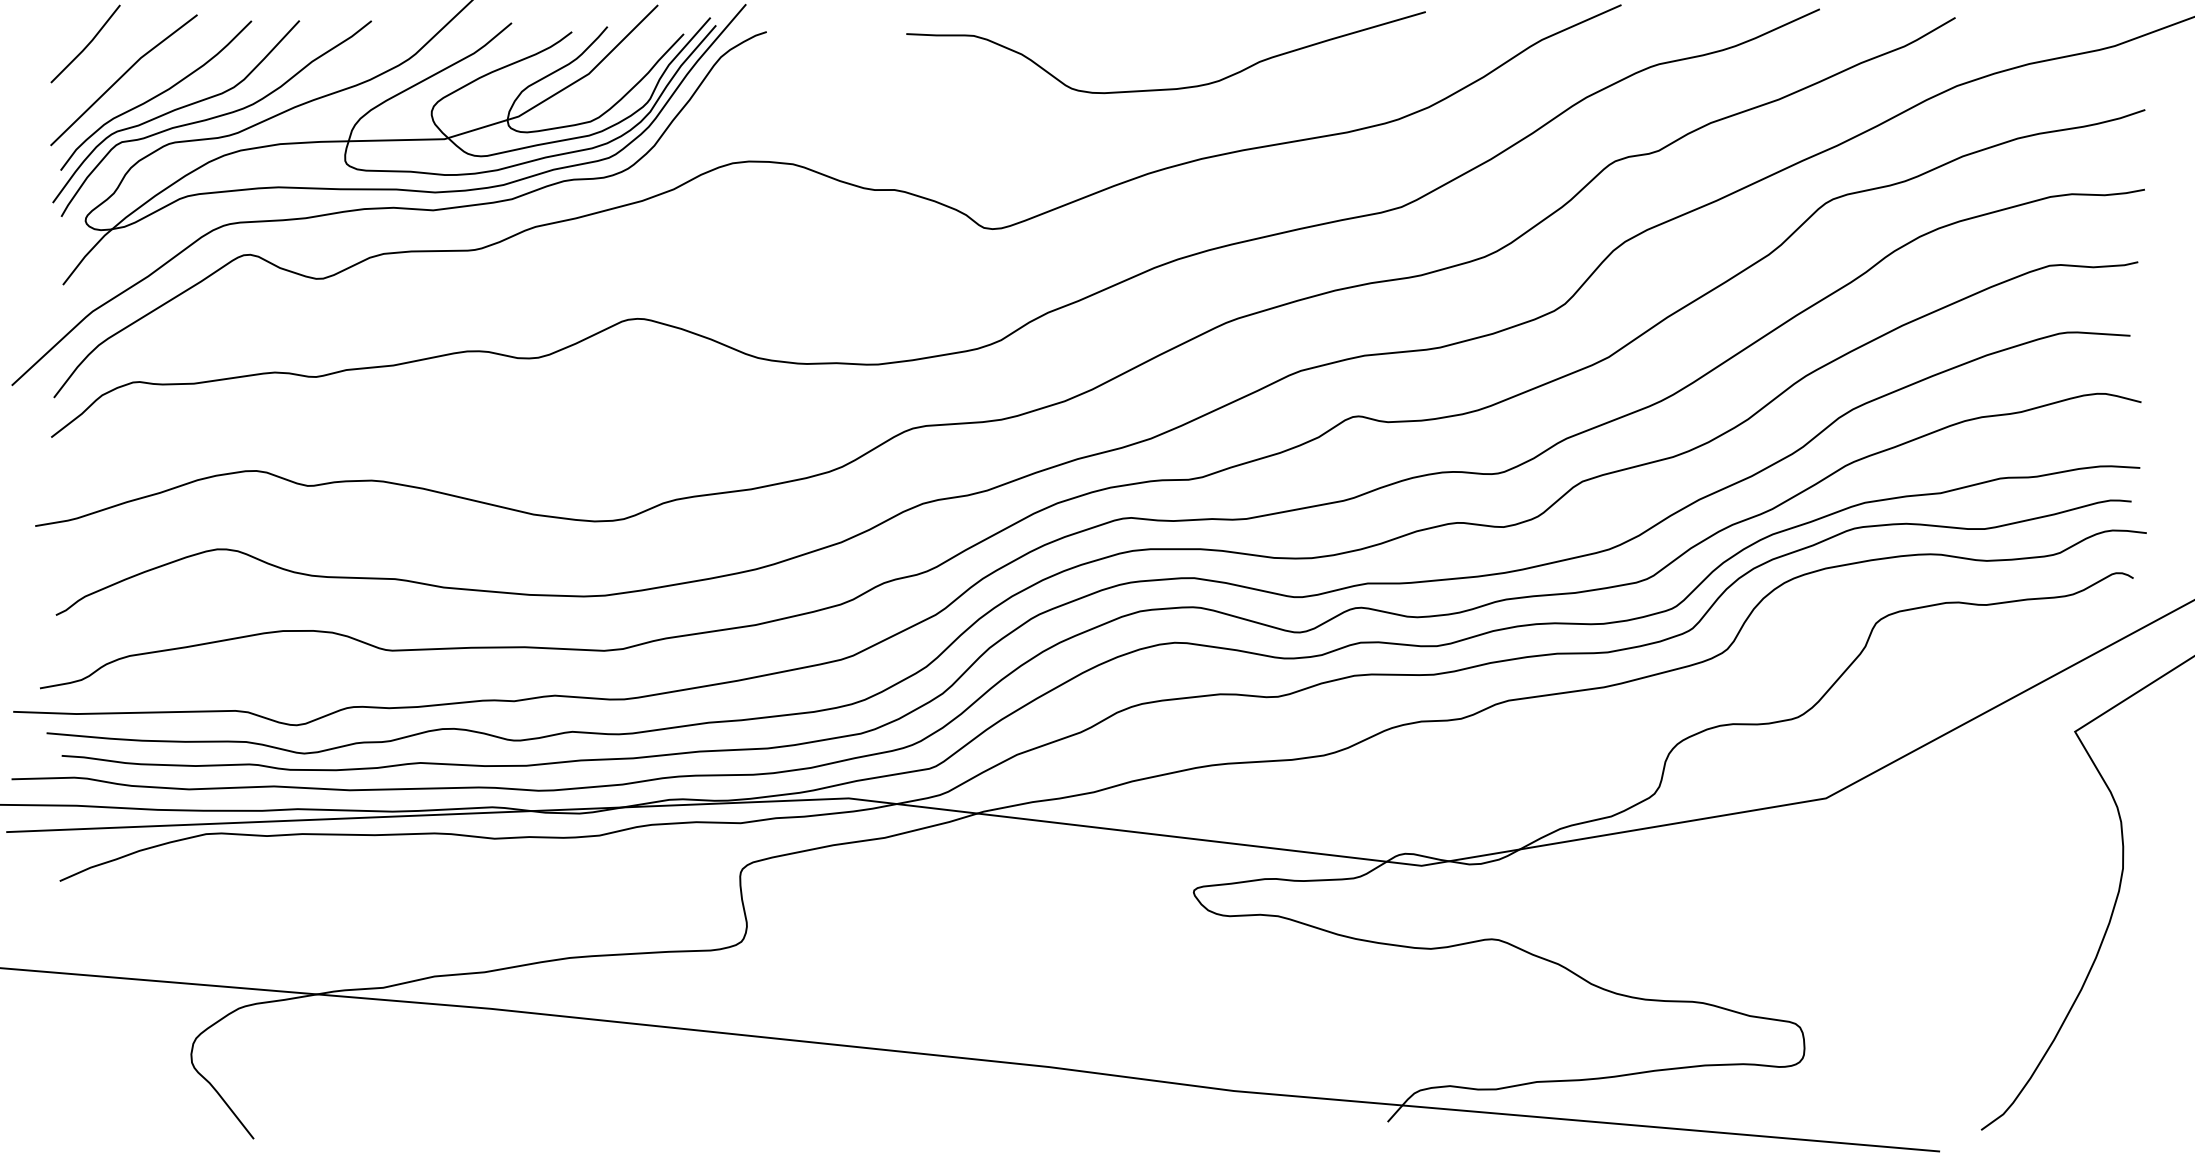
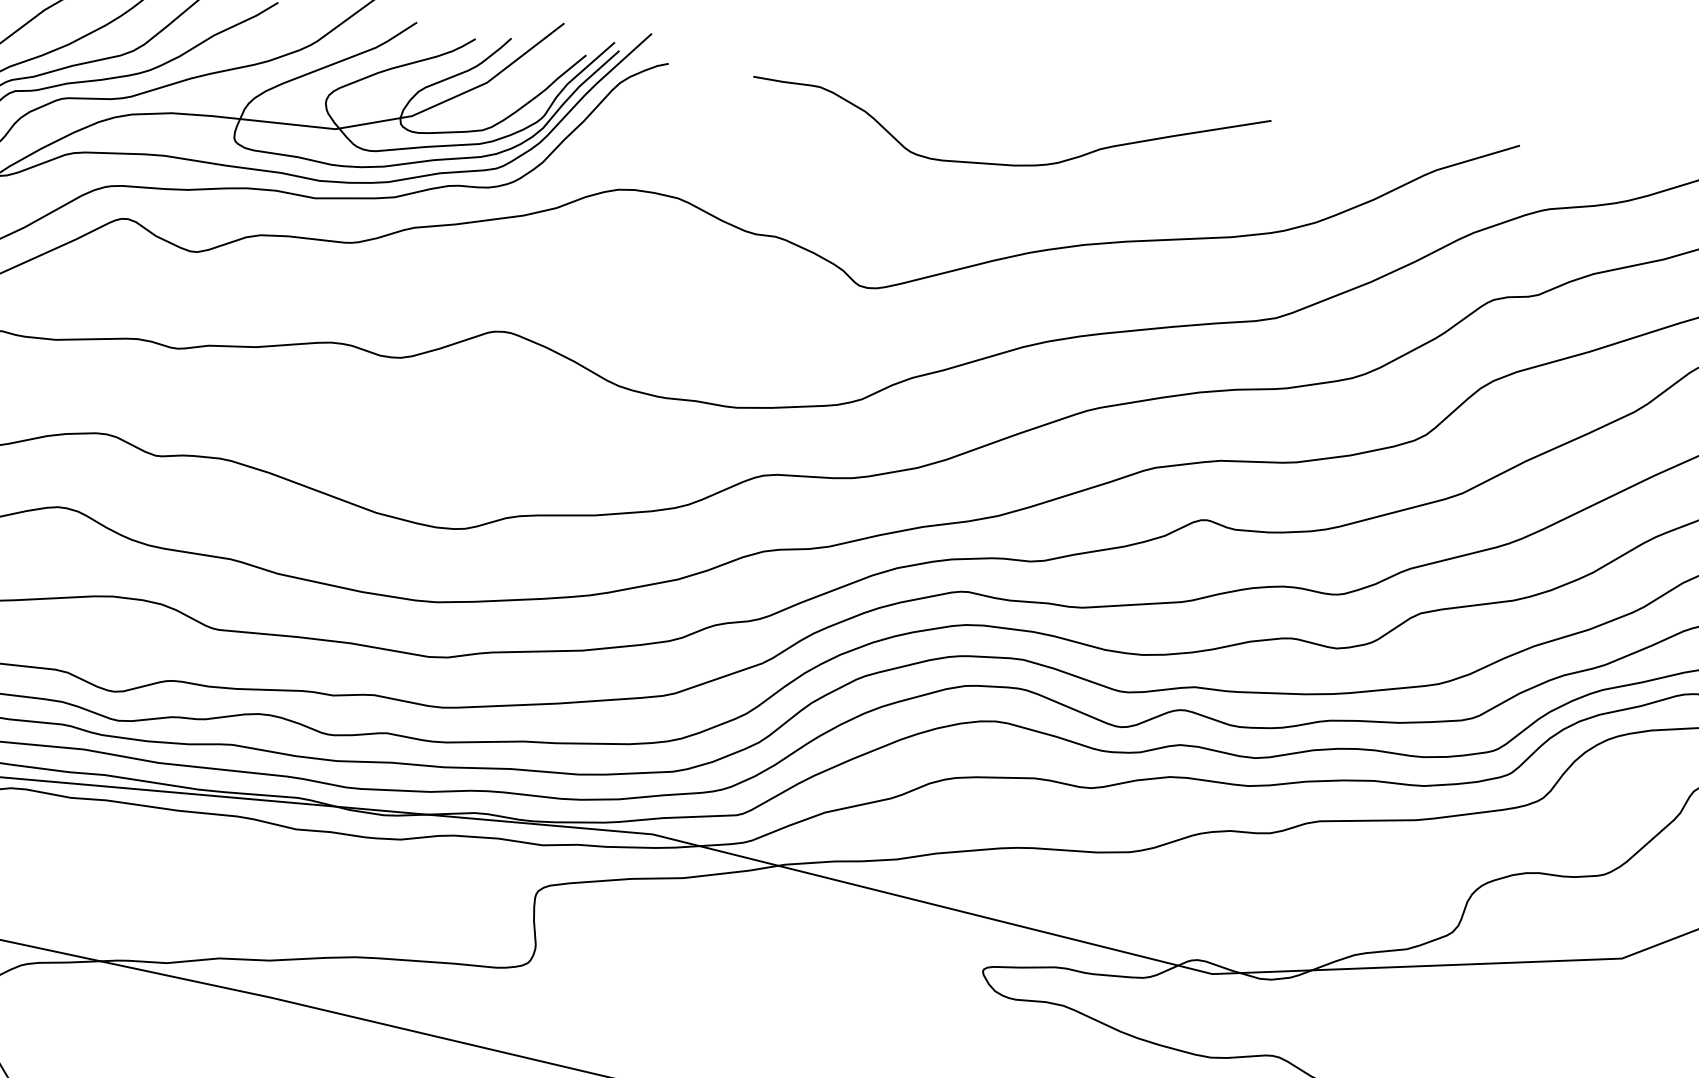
curve: (1165, 88) -> (1003, 163), moved

